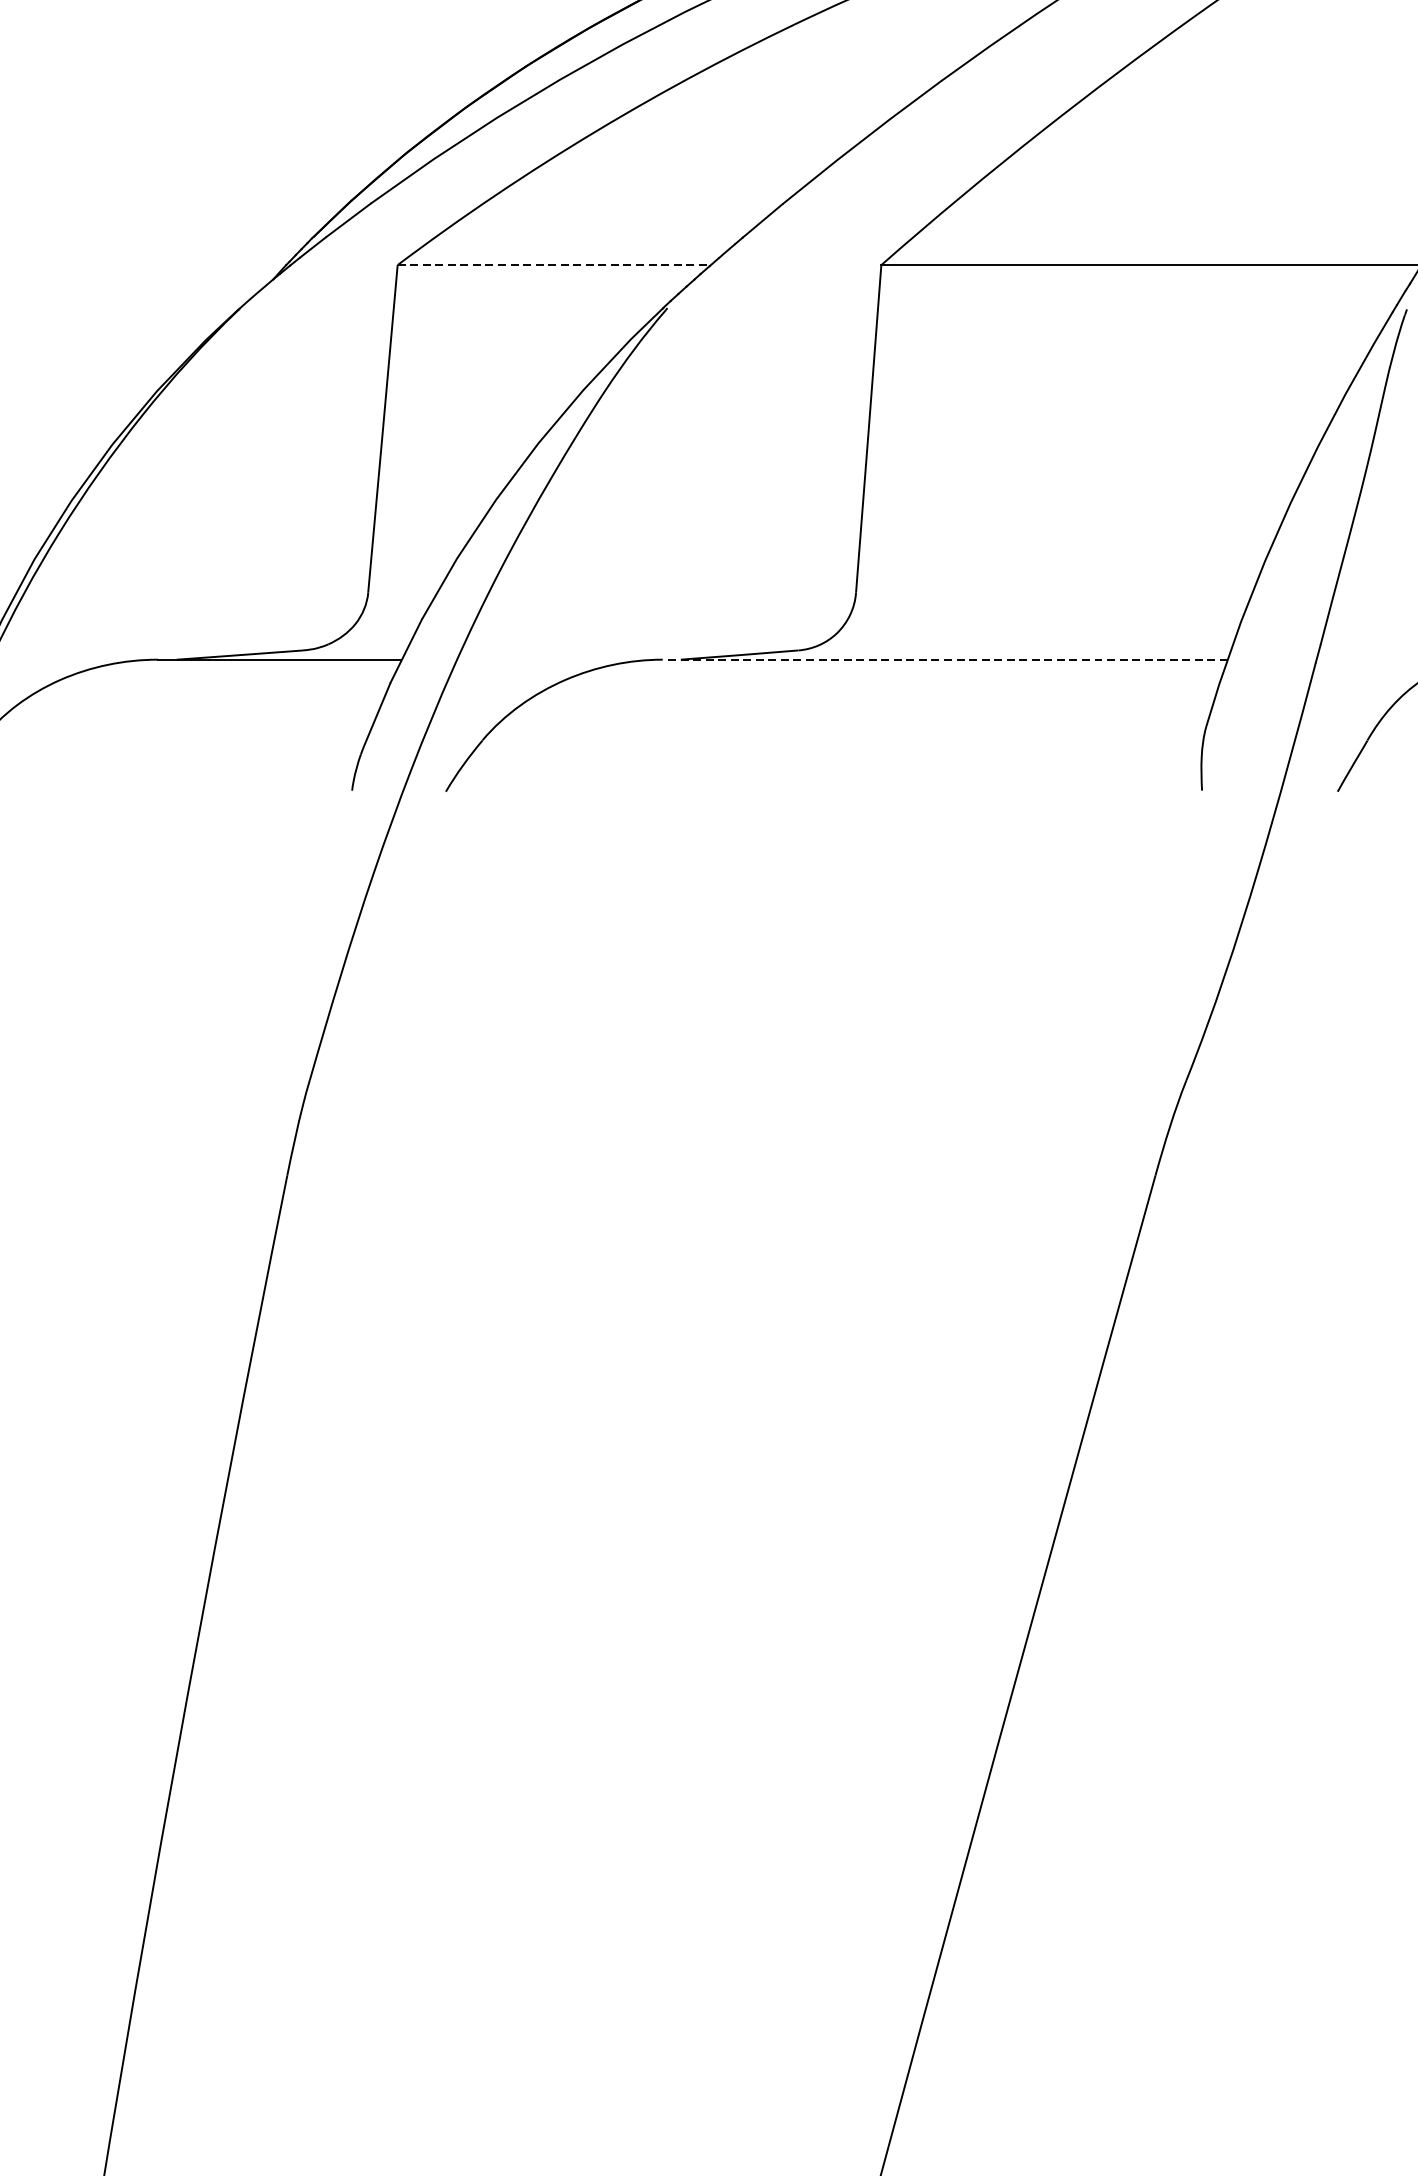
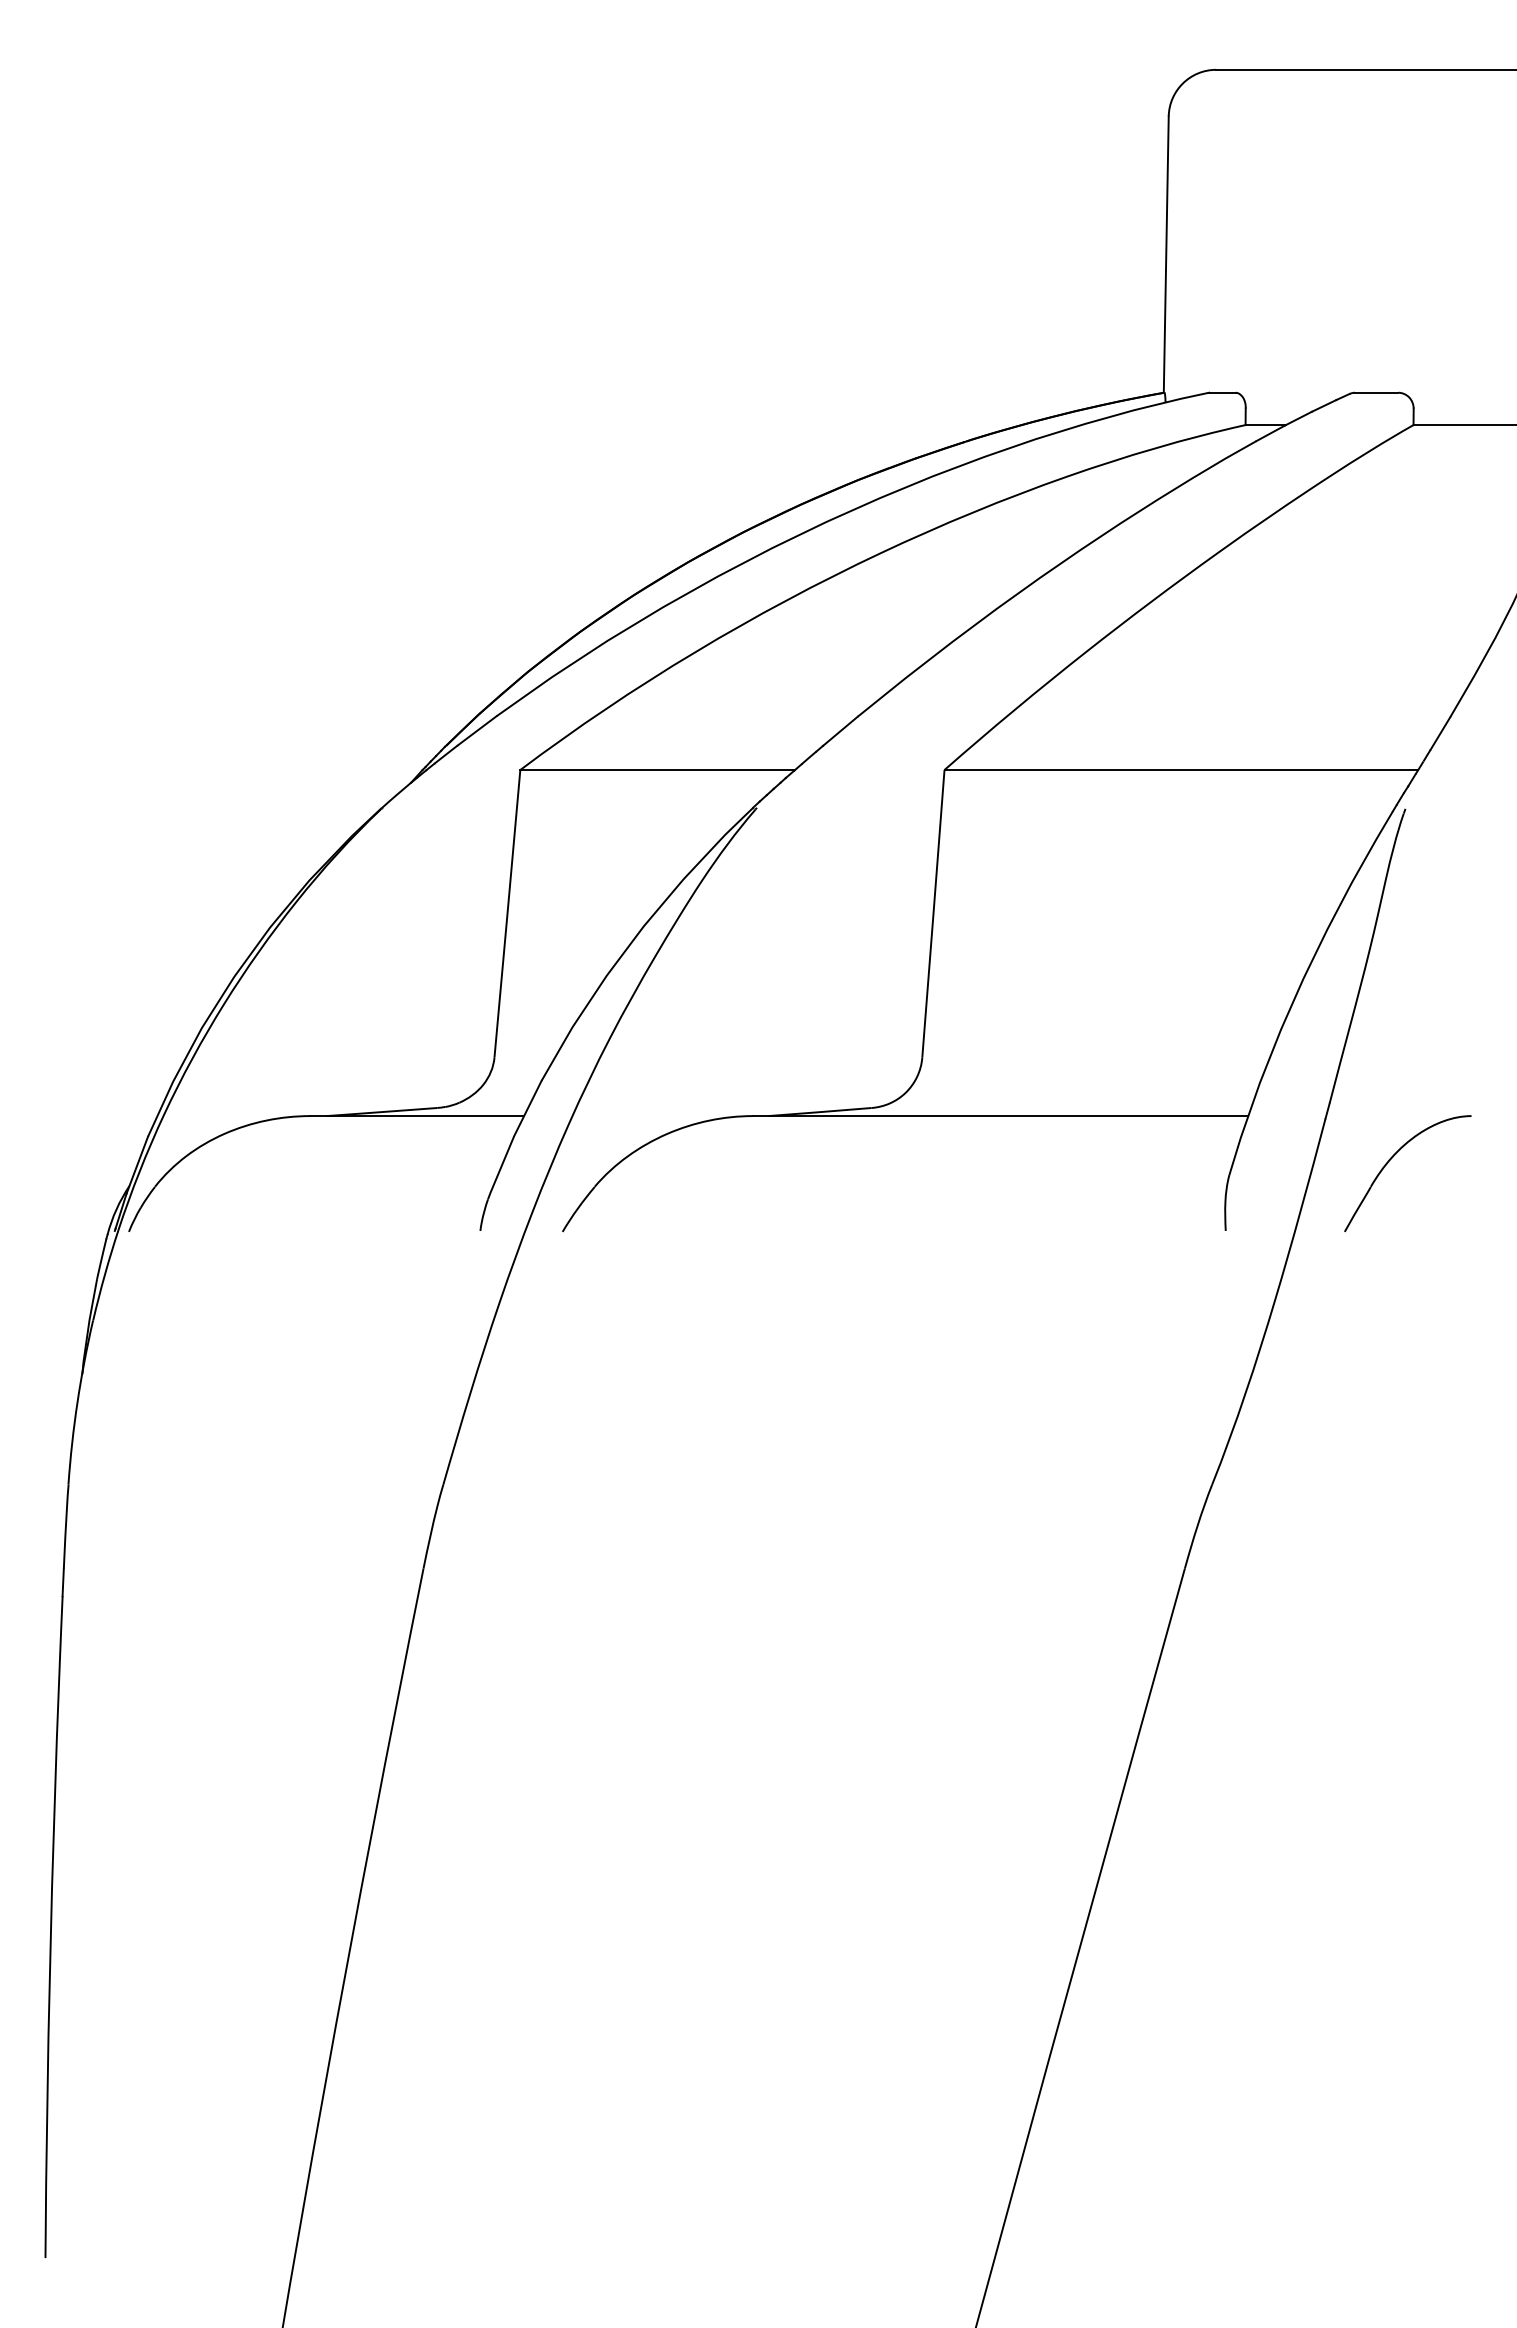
line: (555, 265) -> (658, 770), dashed -> solid
line: (945, 660) -> (1000, 1116), dashed -> solid

